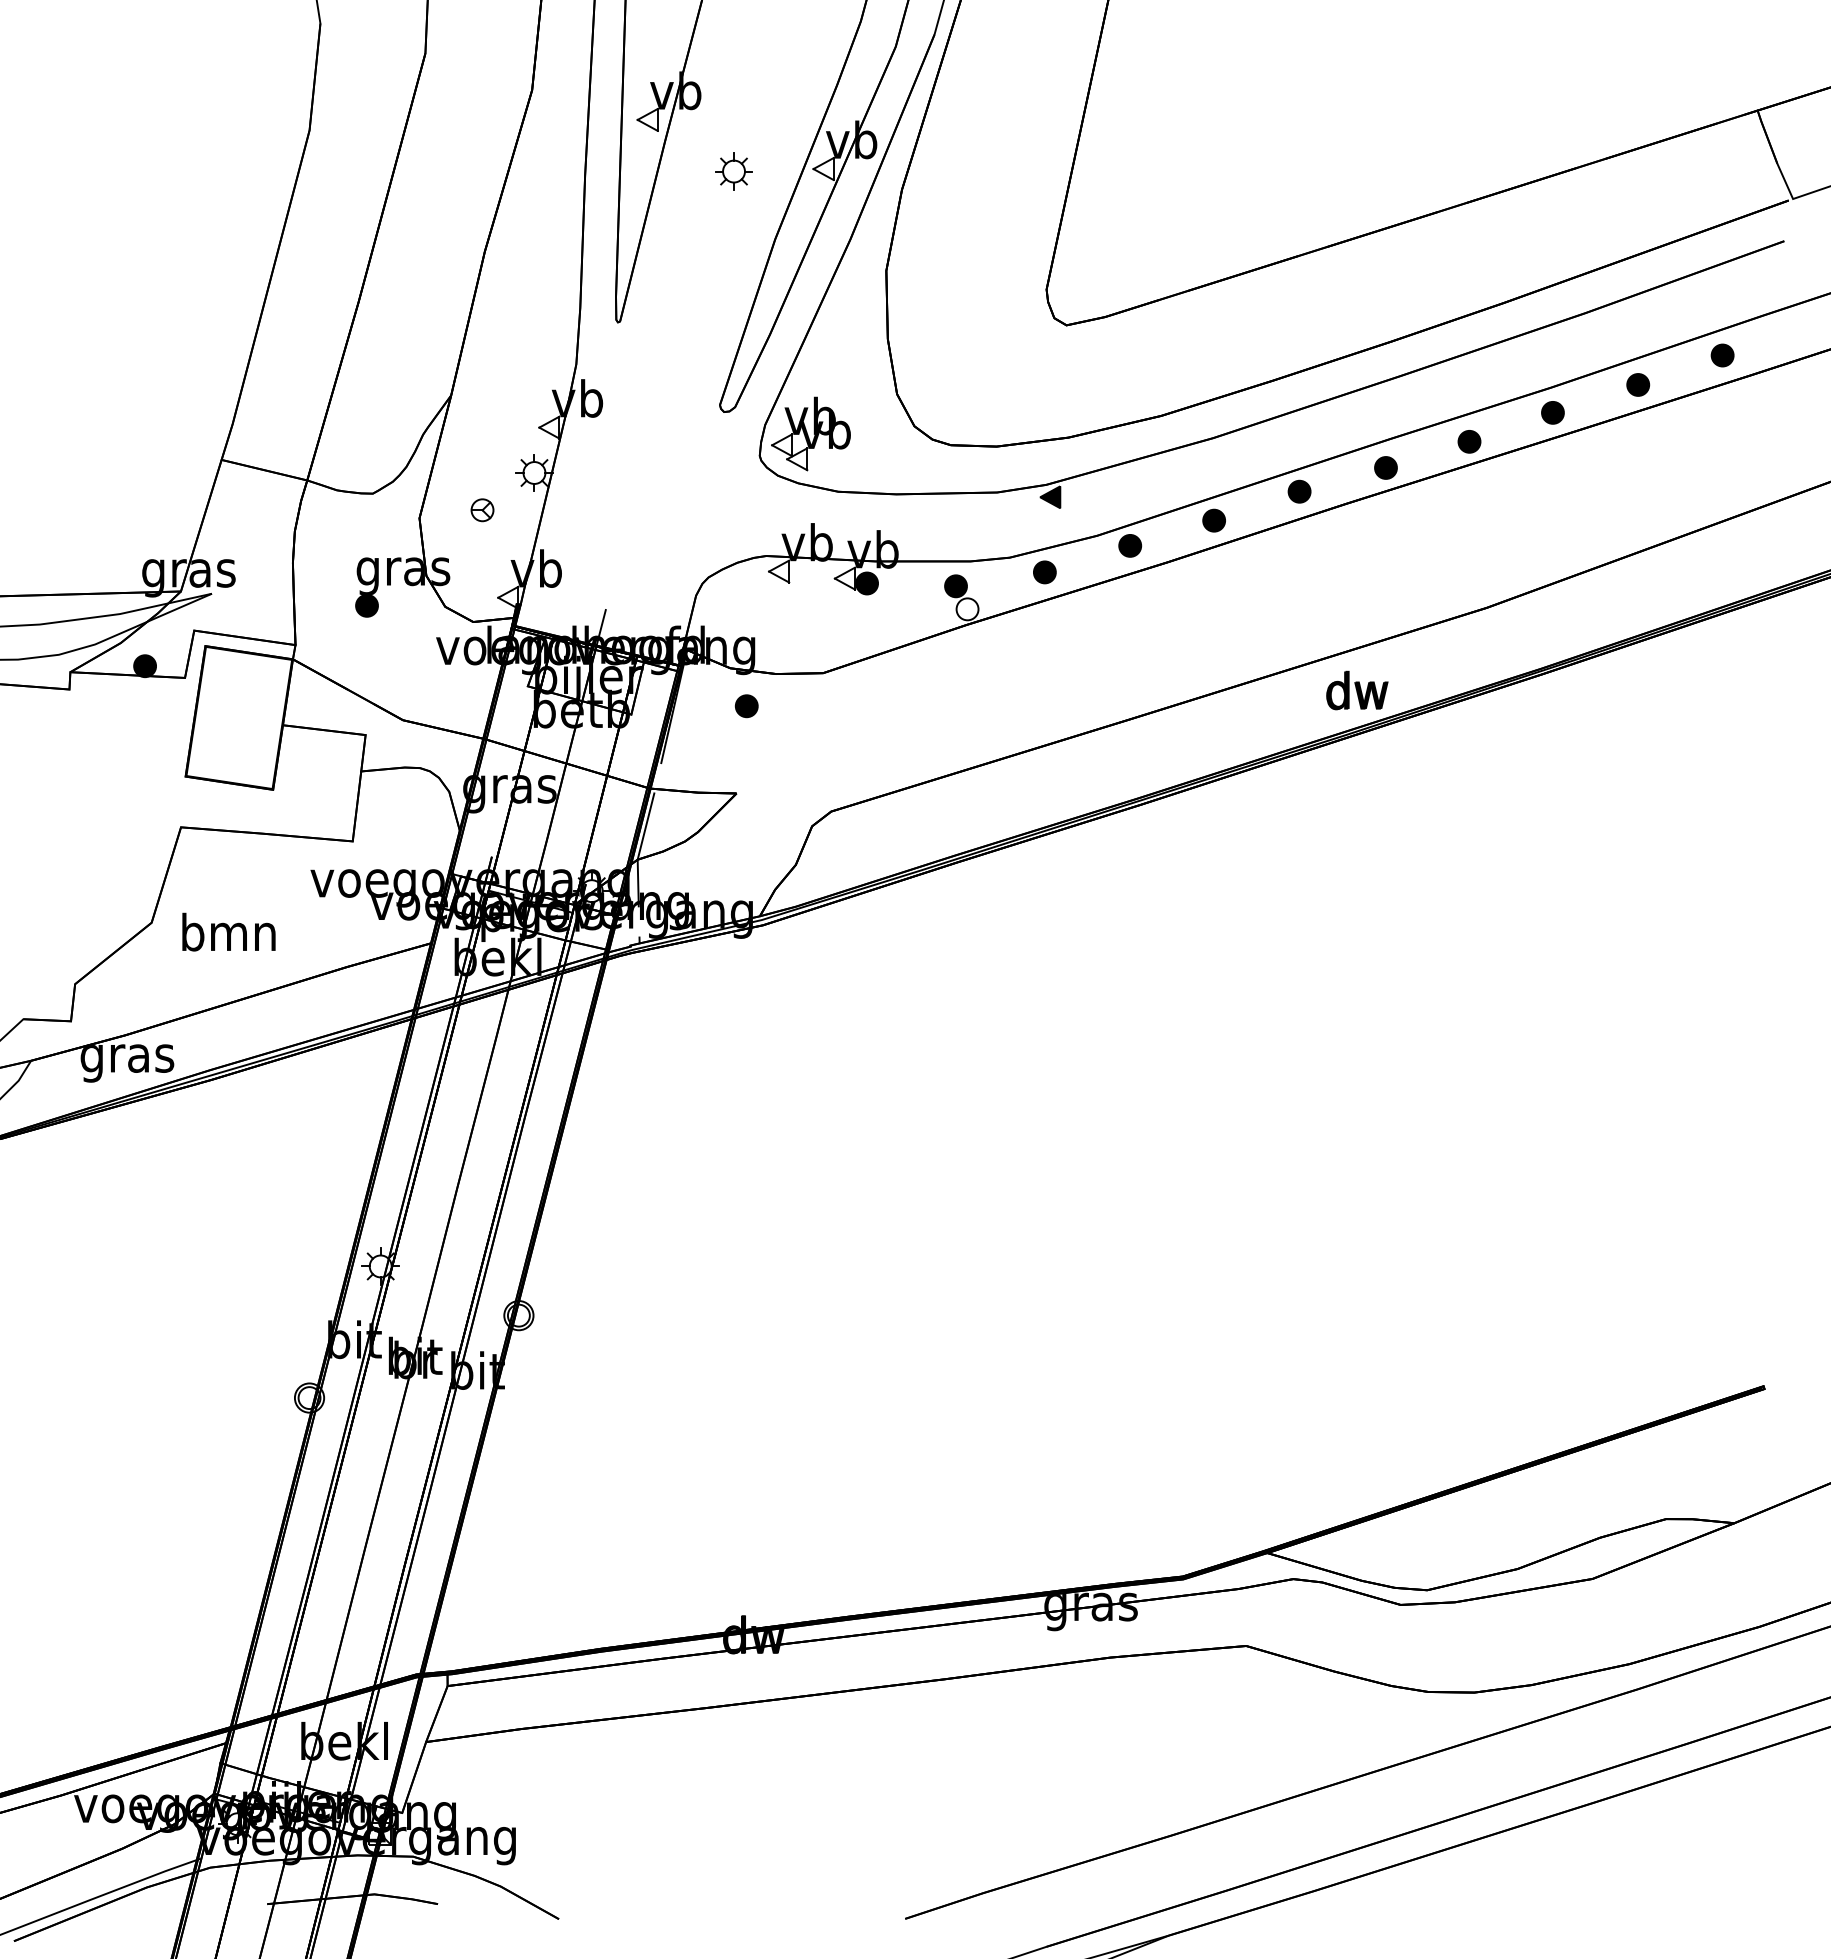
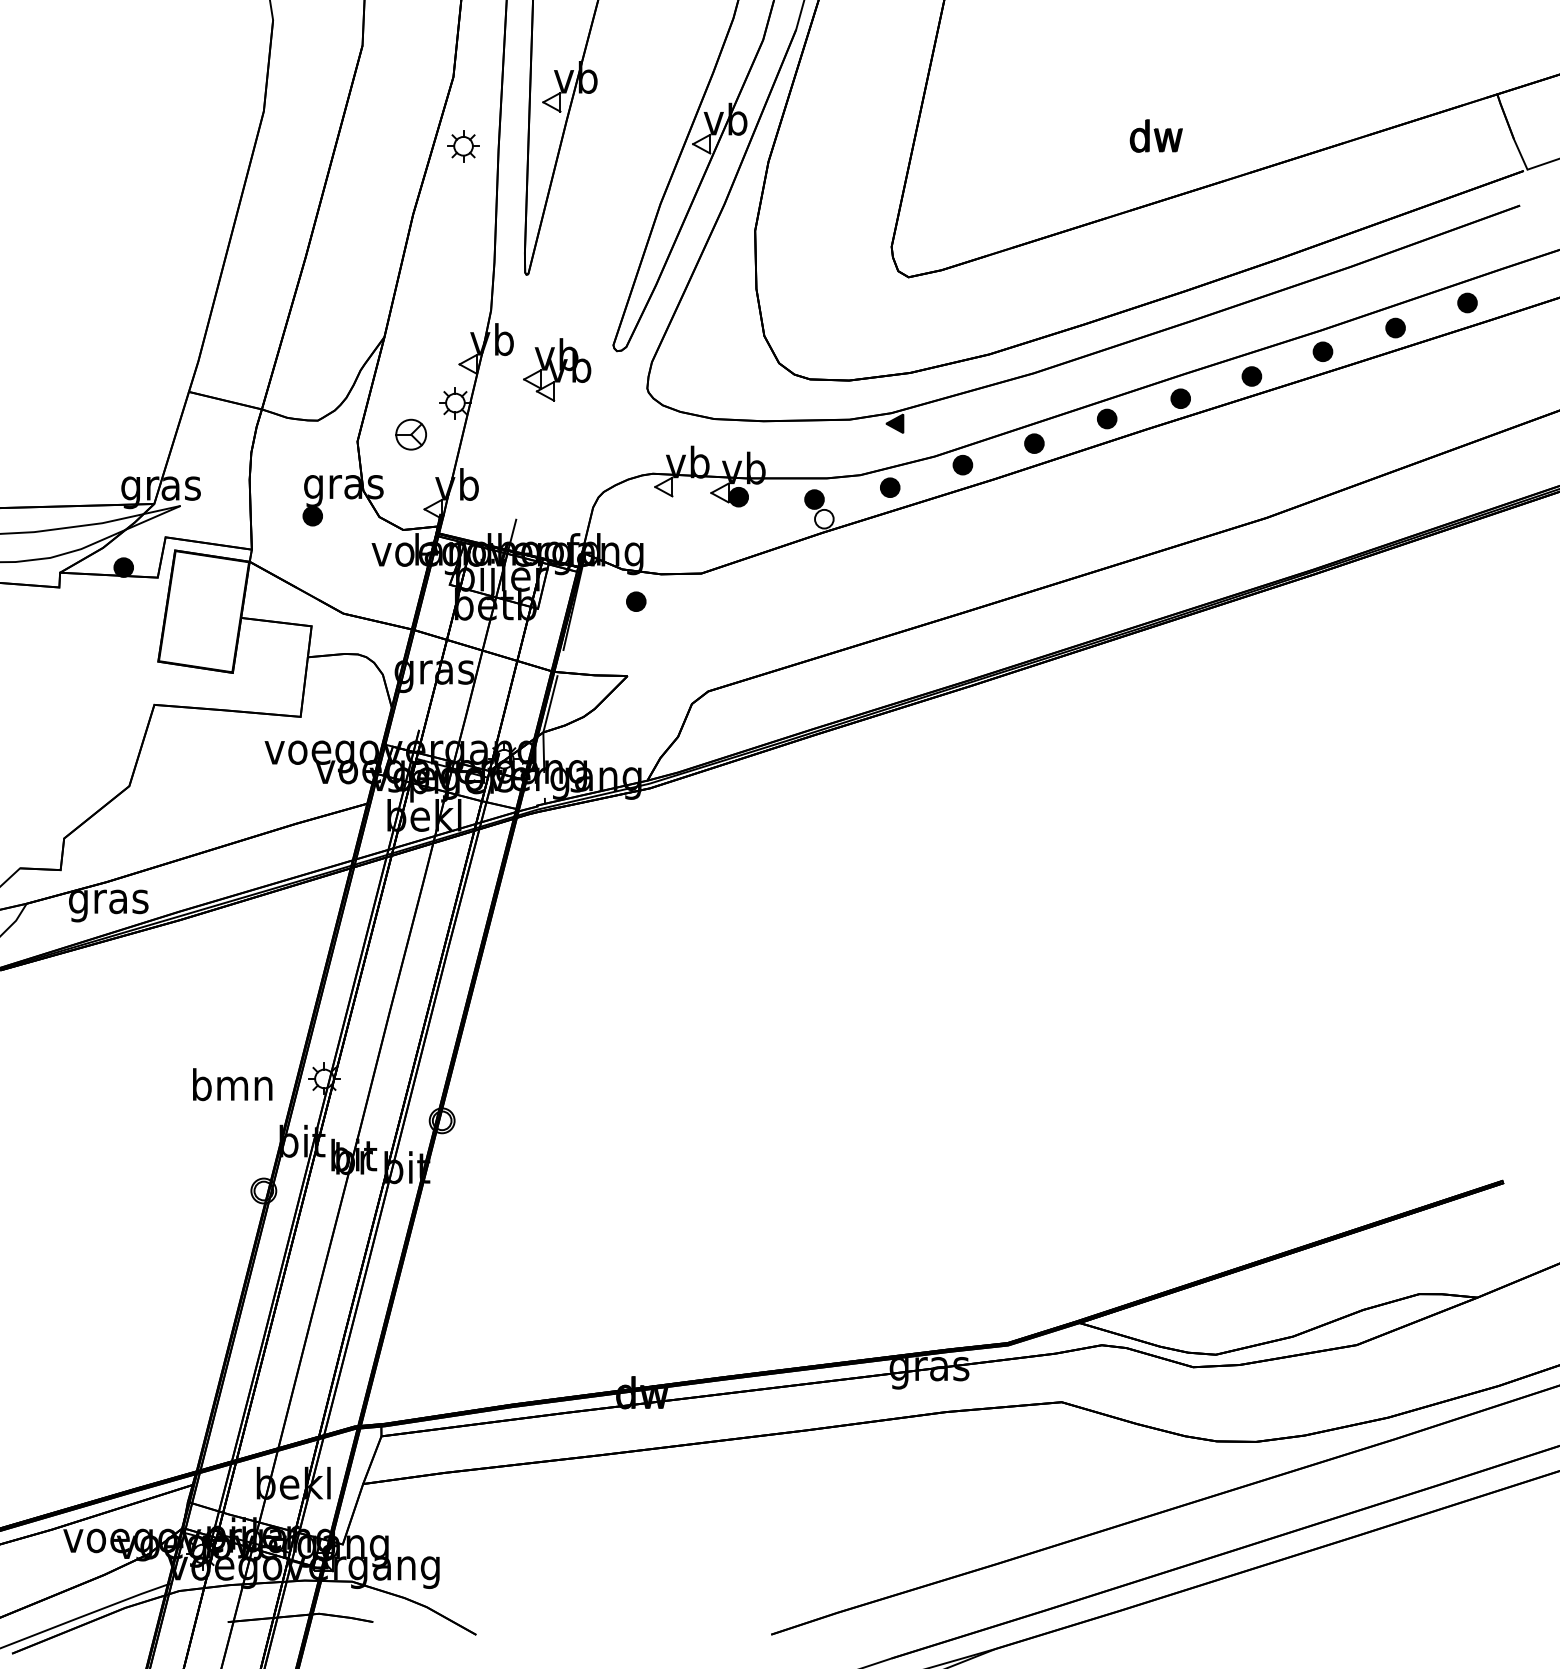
part: (733, 171) -> (463, 146), moved
part: (810, 433) -> (556, 369), moved
part: (482, 510) -> (411, 435), size x1.6
text: (1357, 690) -> (1156, 136), moved
text: (228, 931) -> (232, 1084), moved

